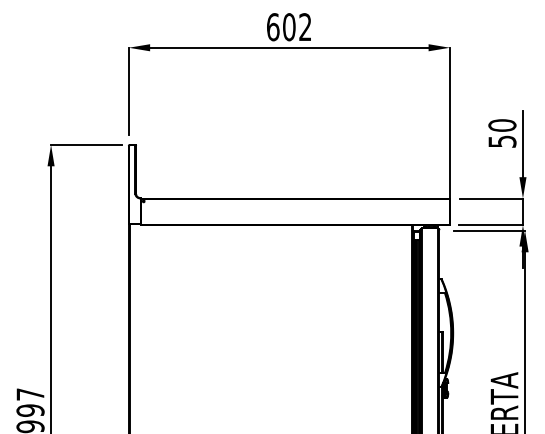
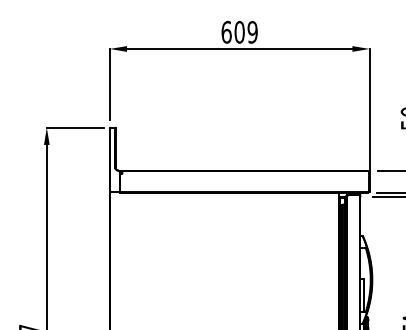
text: (305, 27) -> (252, 32), 602 -> 609

